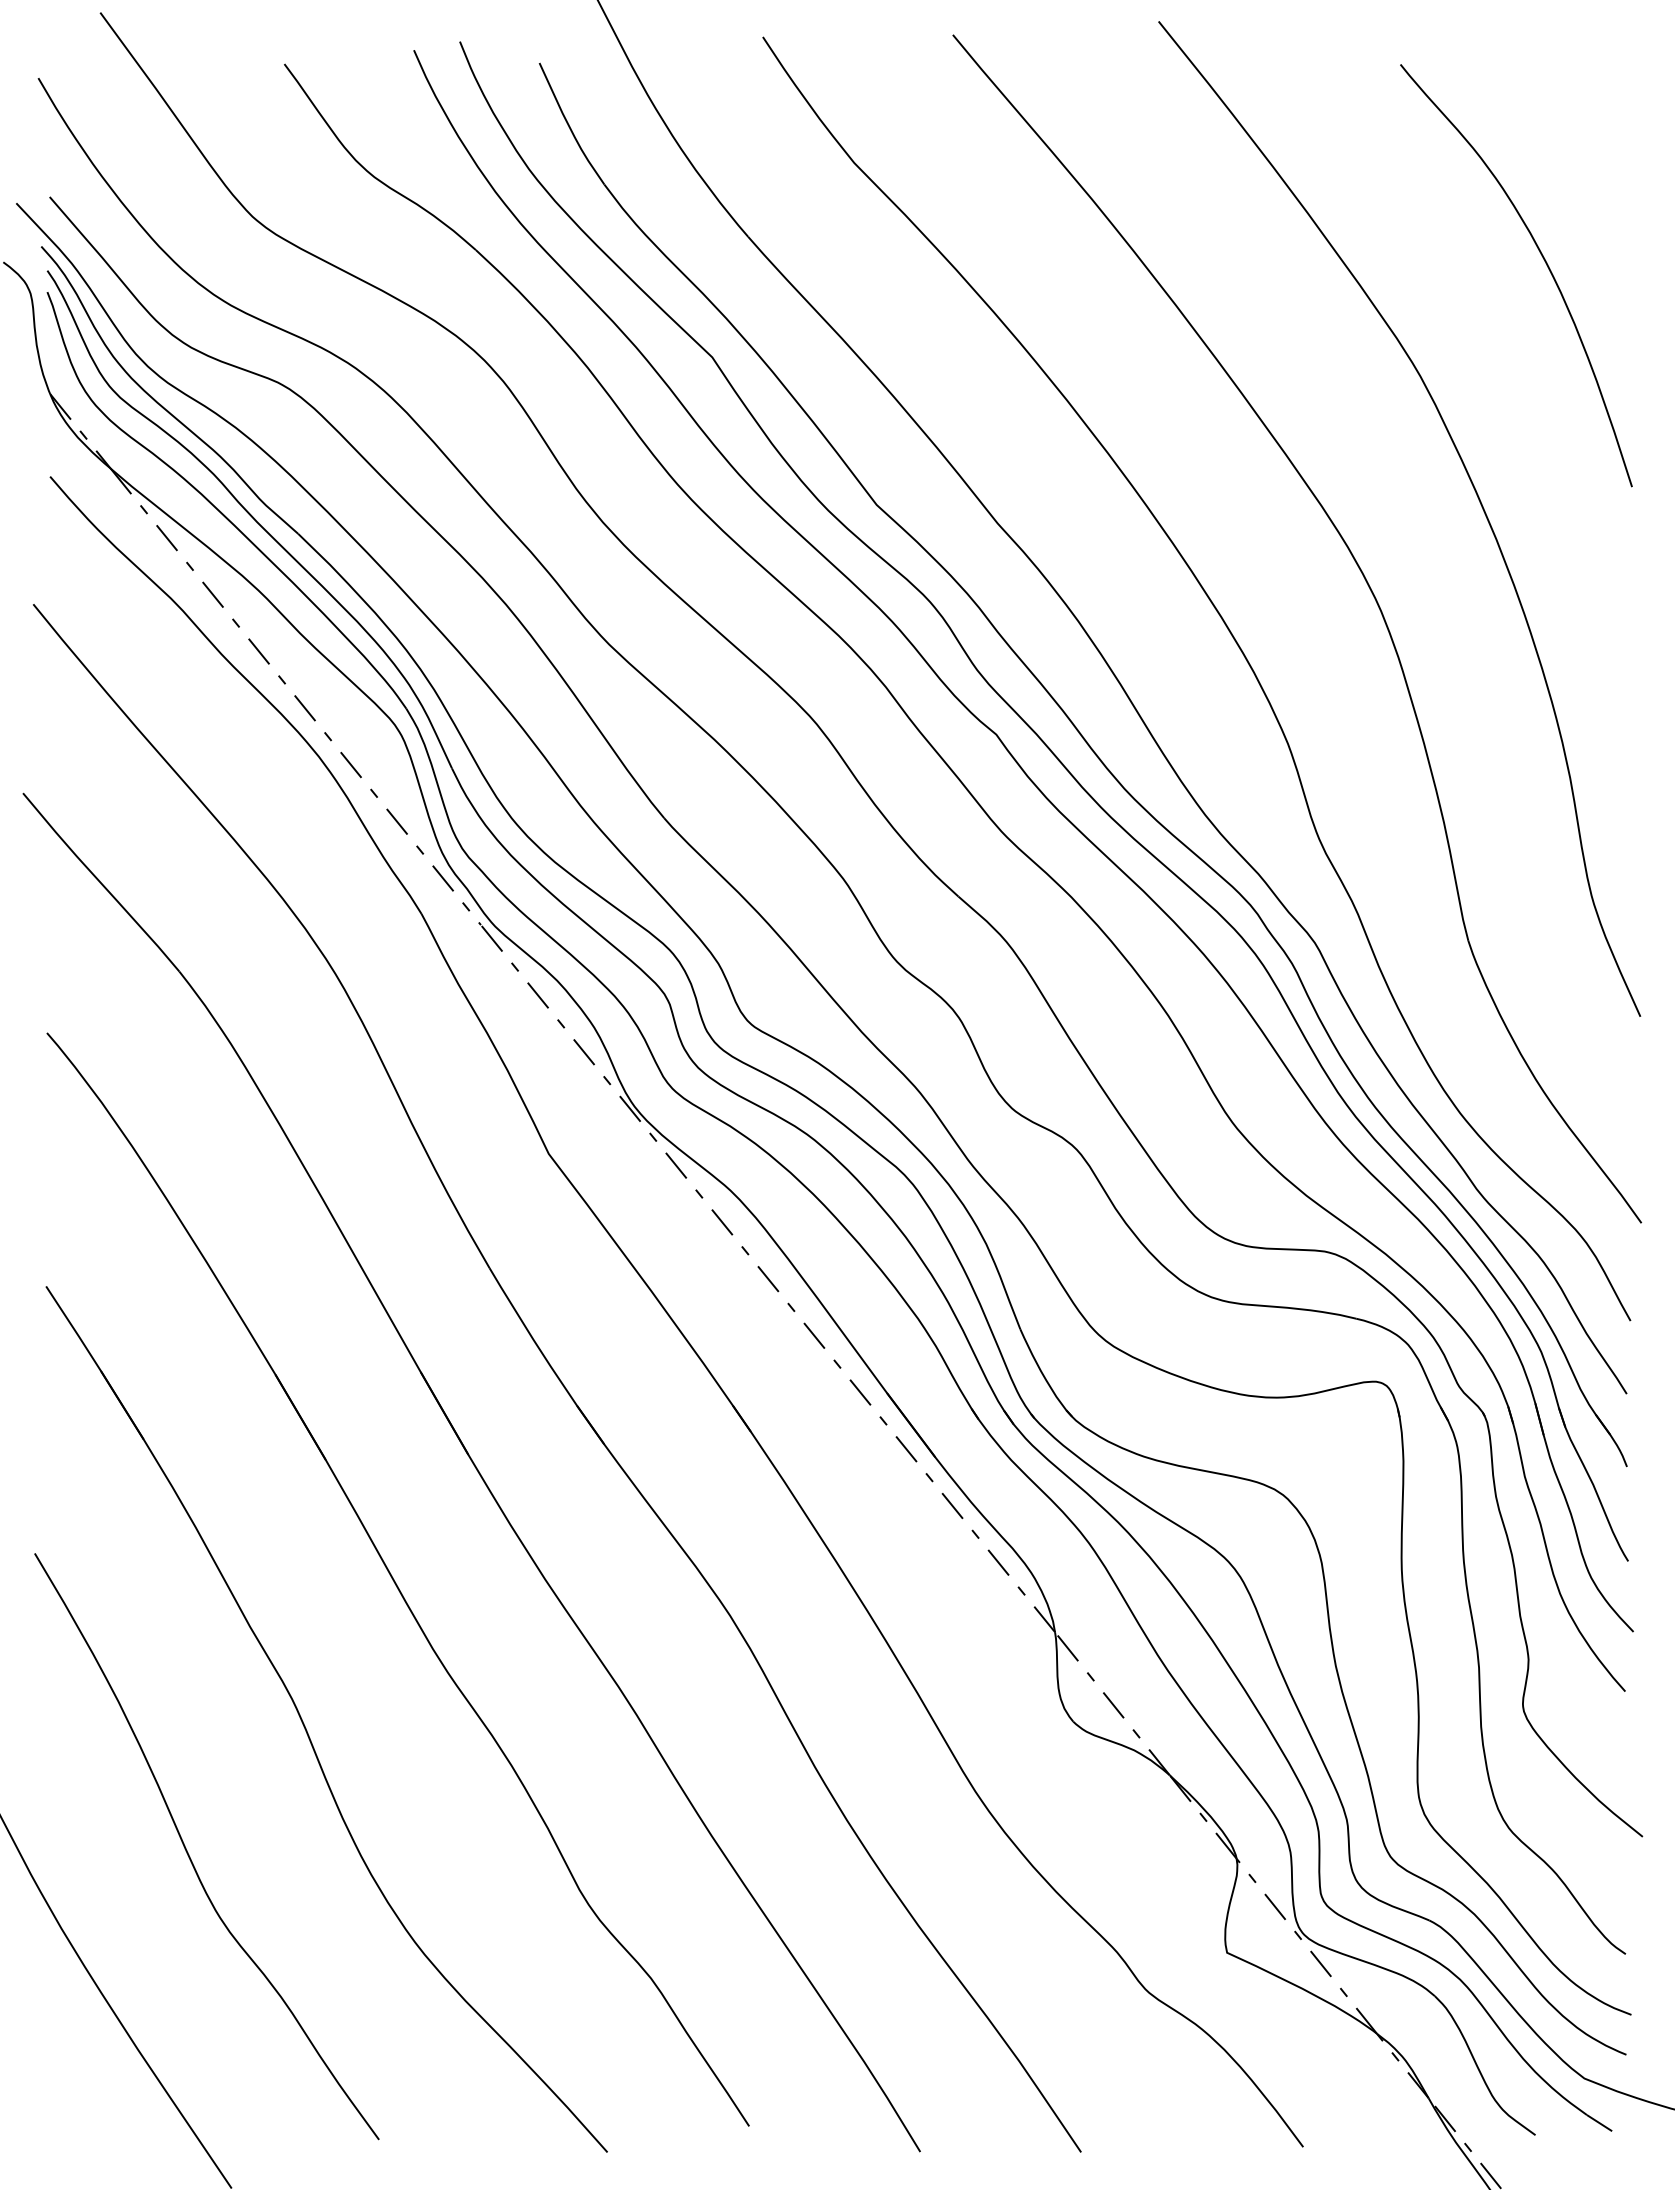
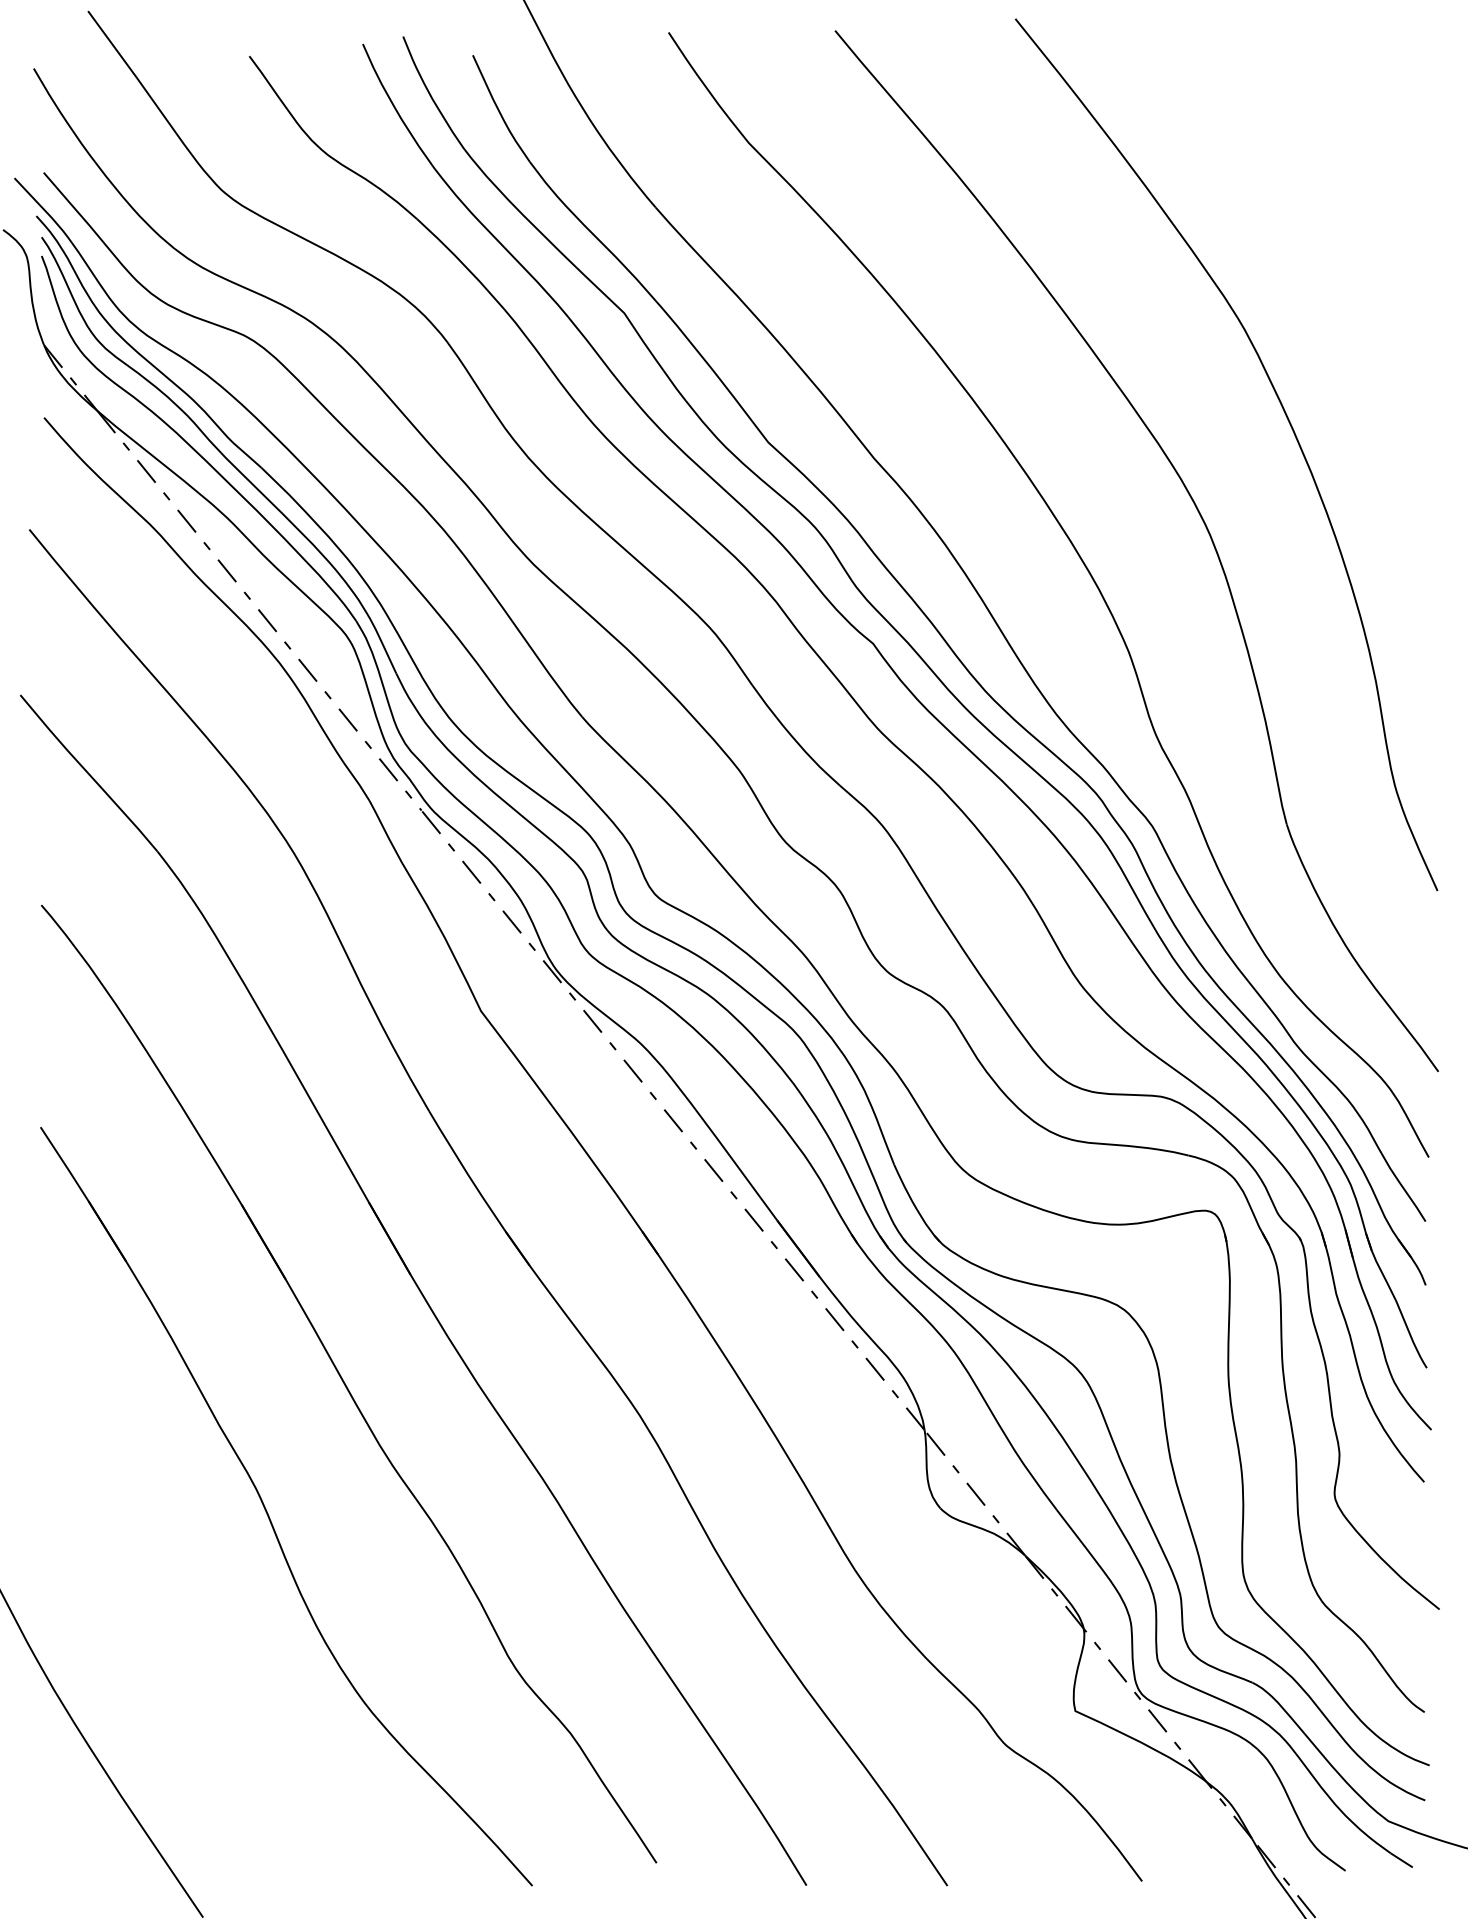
curve: (1544, 261) -> (1353, 229), removed
curve: (189, 1854) -> (166, 1624), removed

